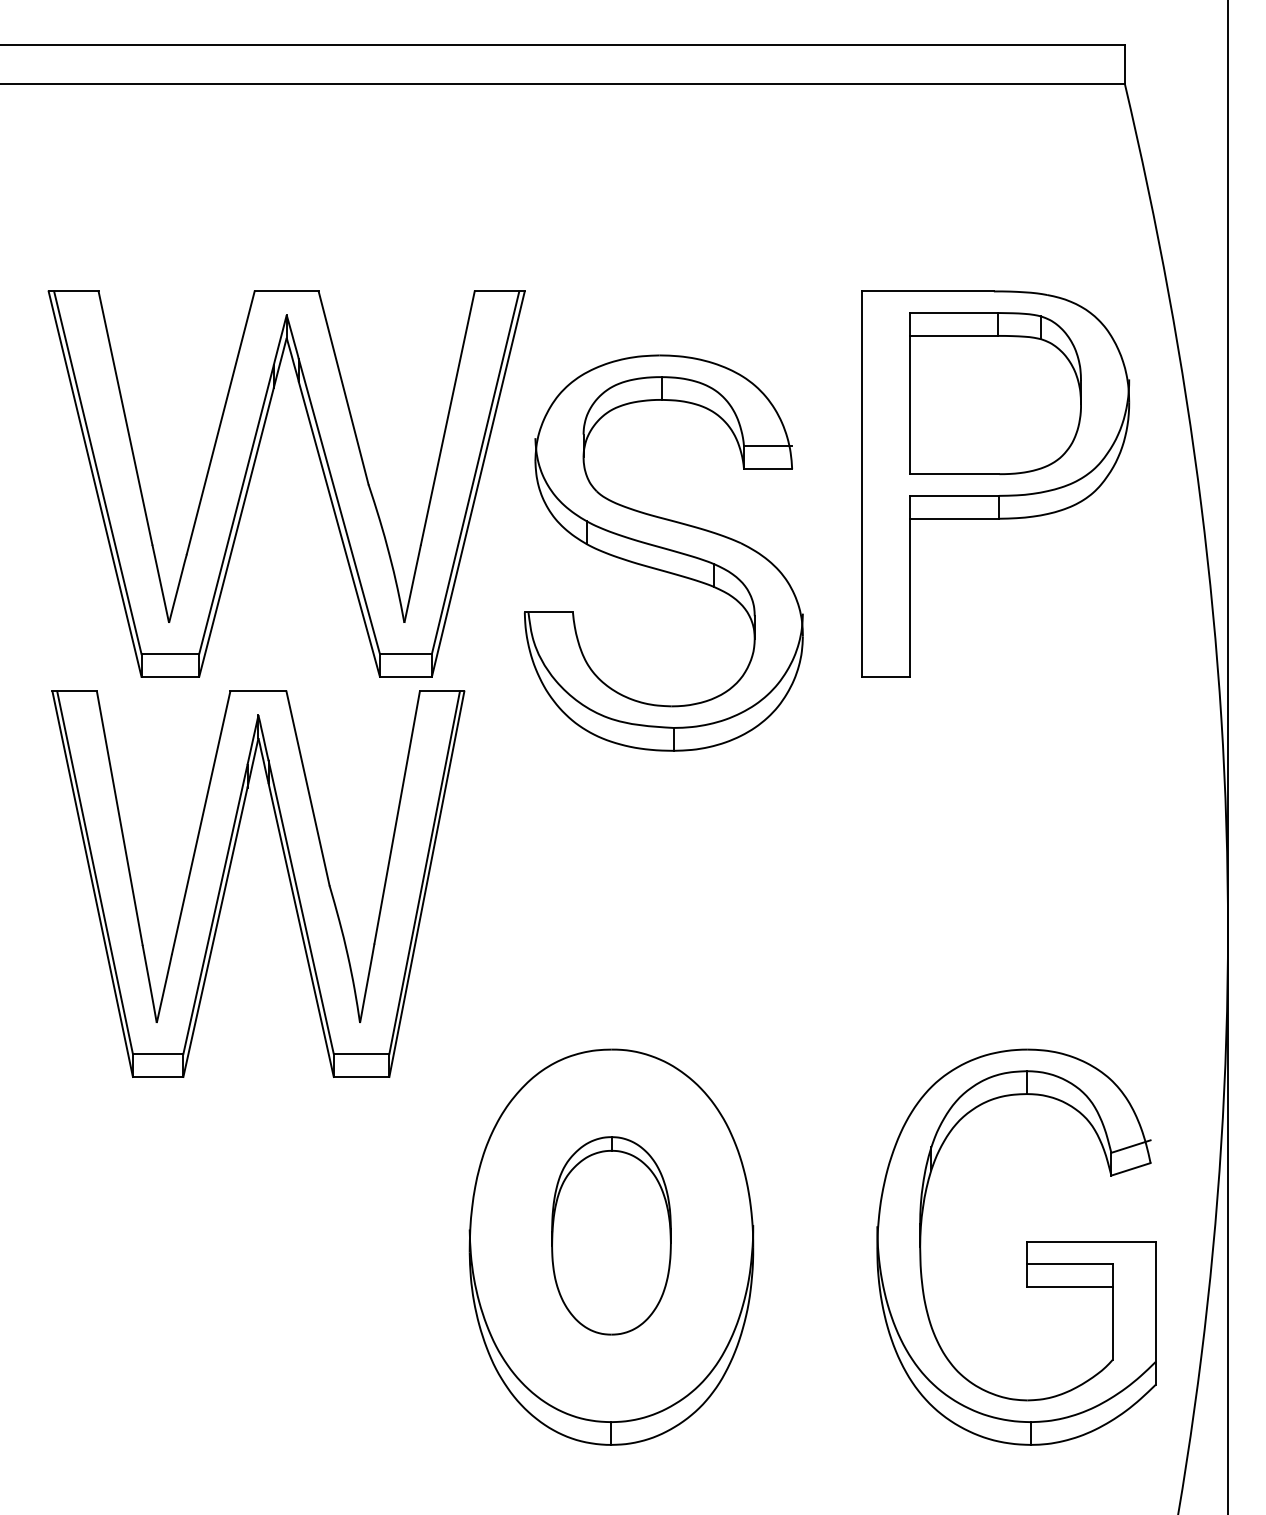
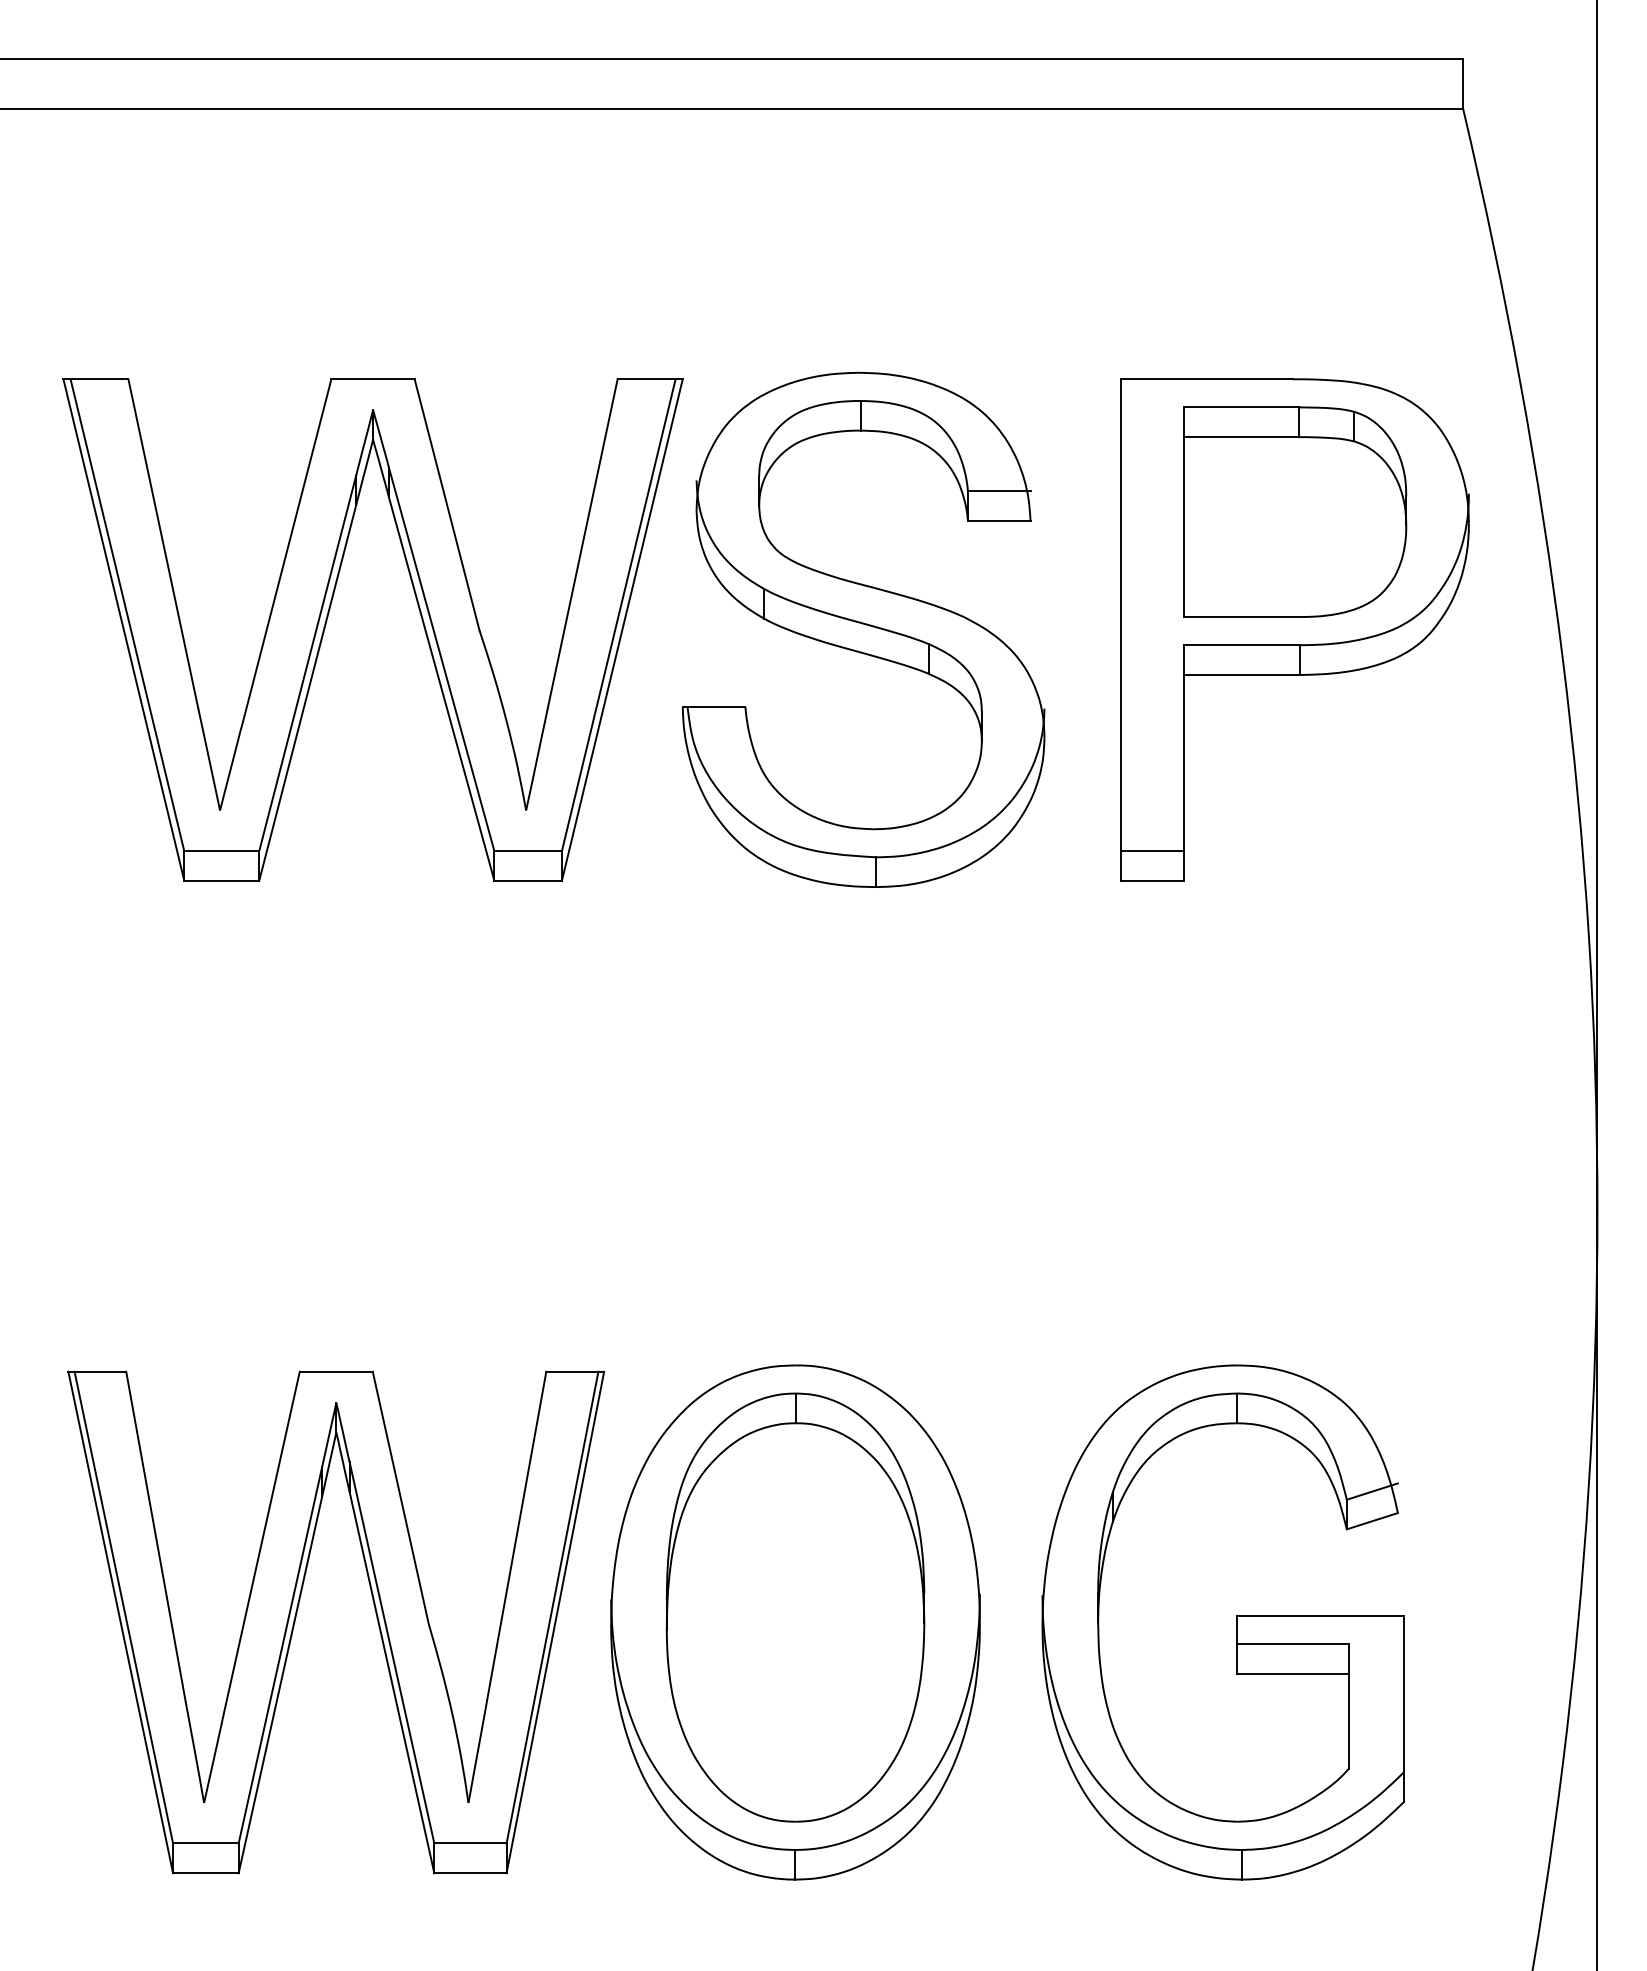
part: (663, 552) -> (863, 629), moved
line: (885, 654) -> (1151, 851), added
part: (228, 879) -> (297, 1616), moved
part: (611, 1235) -> (795, 1607), size x1.67
part: (1026, 1246) -> (1236, 1621), moved

